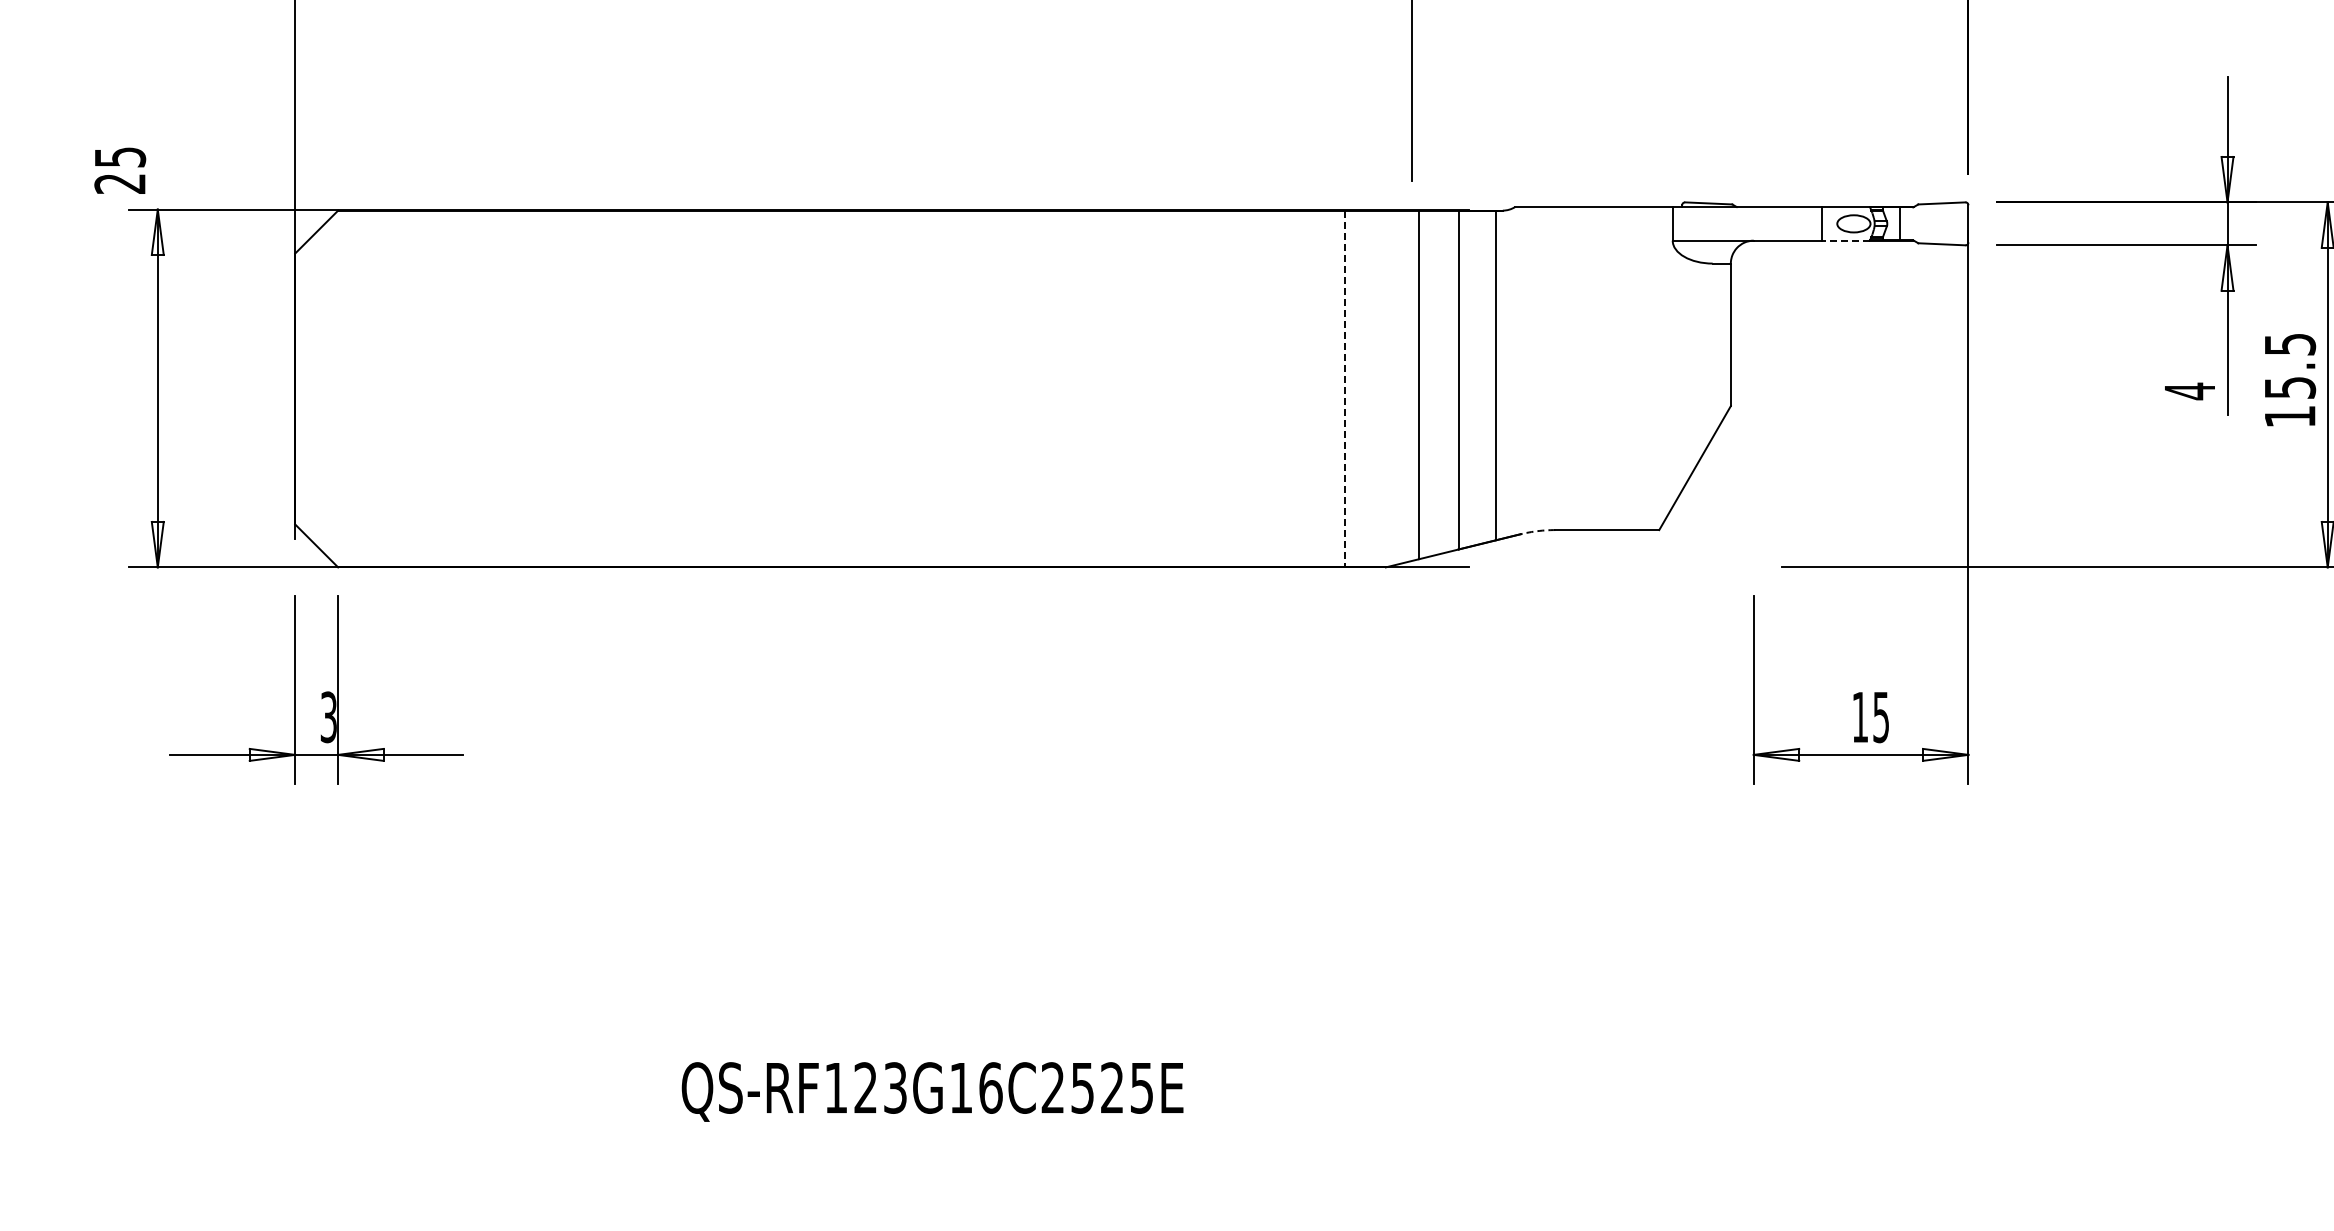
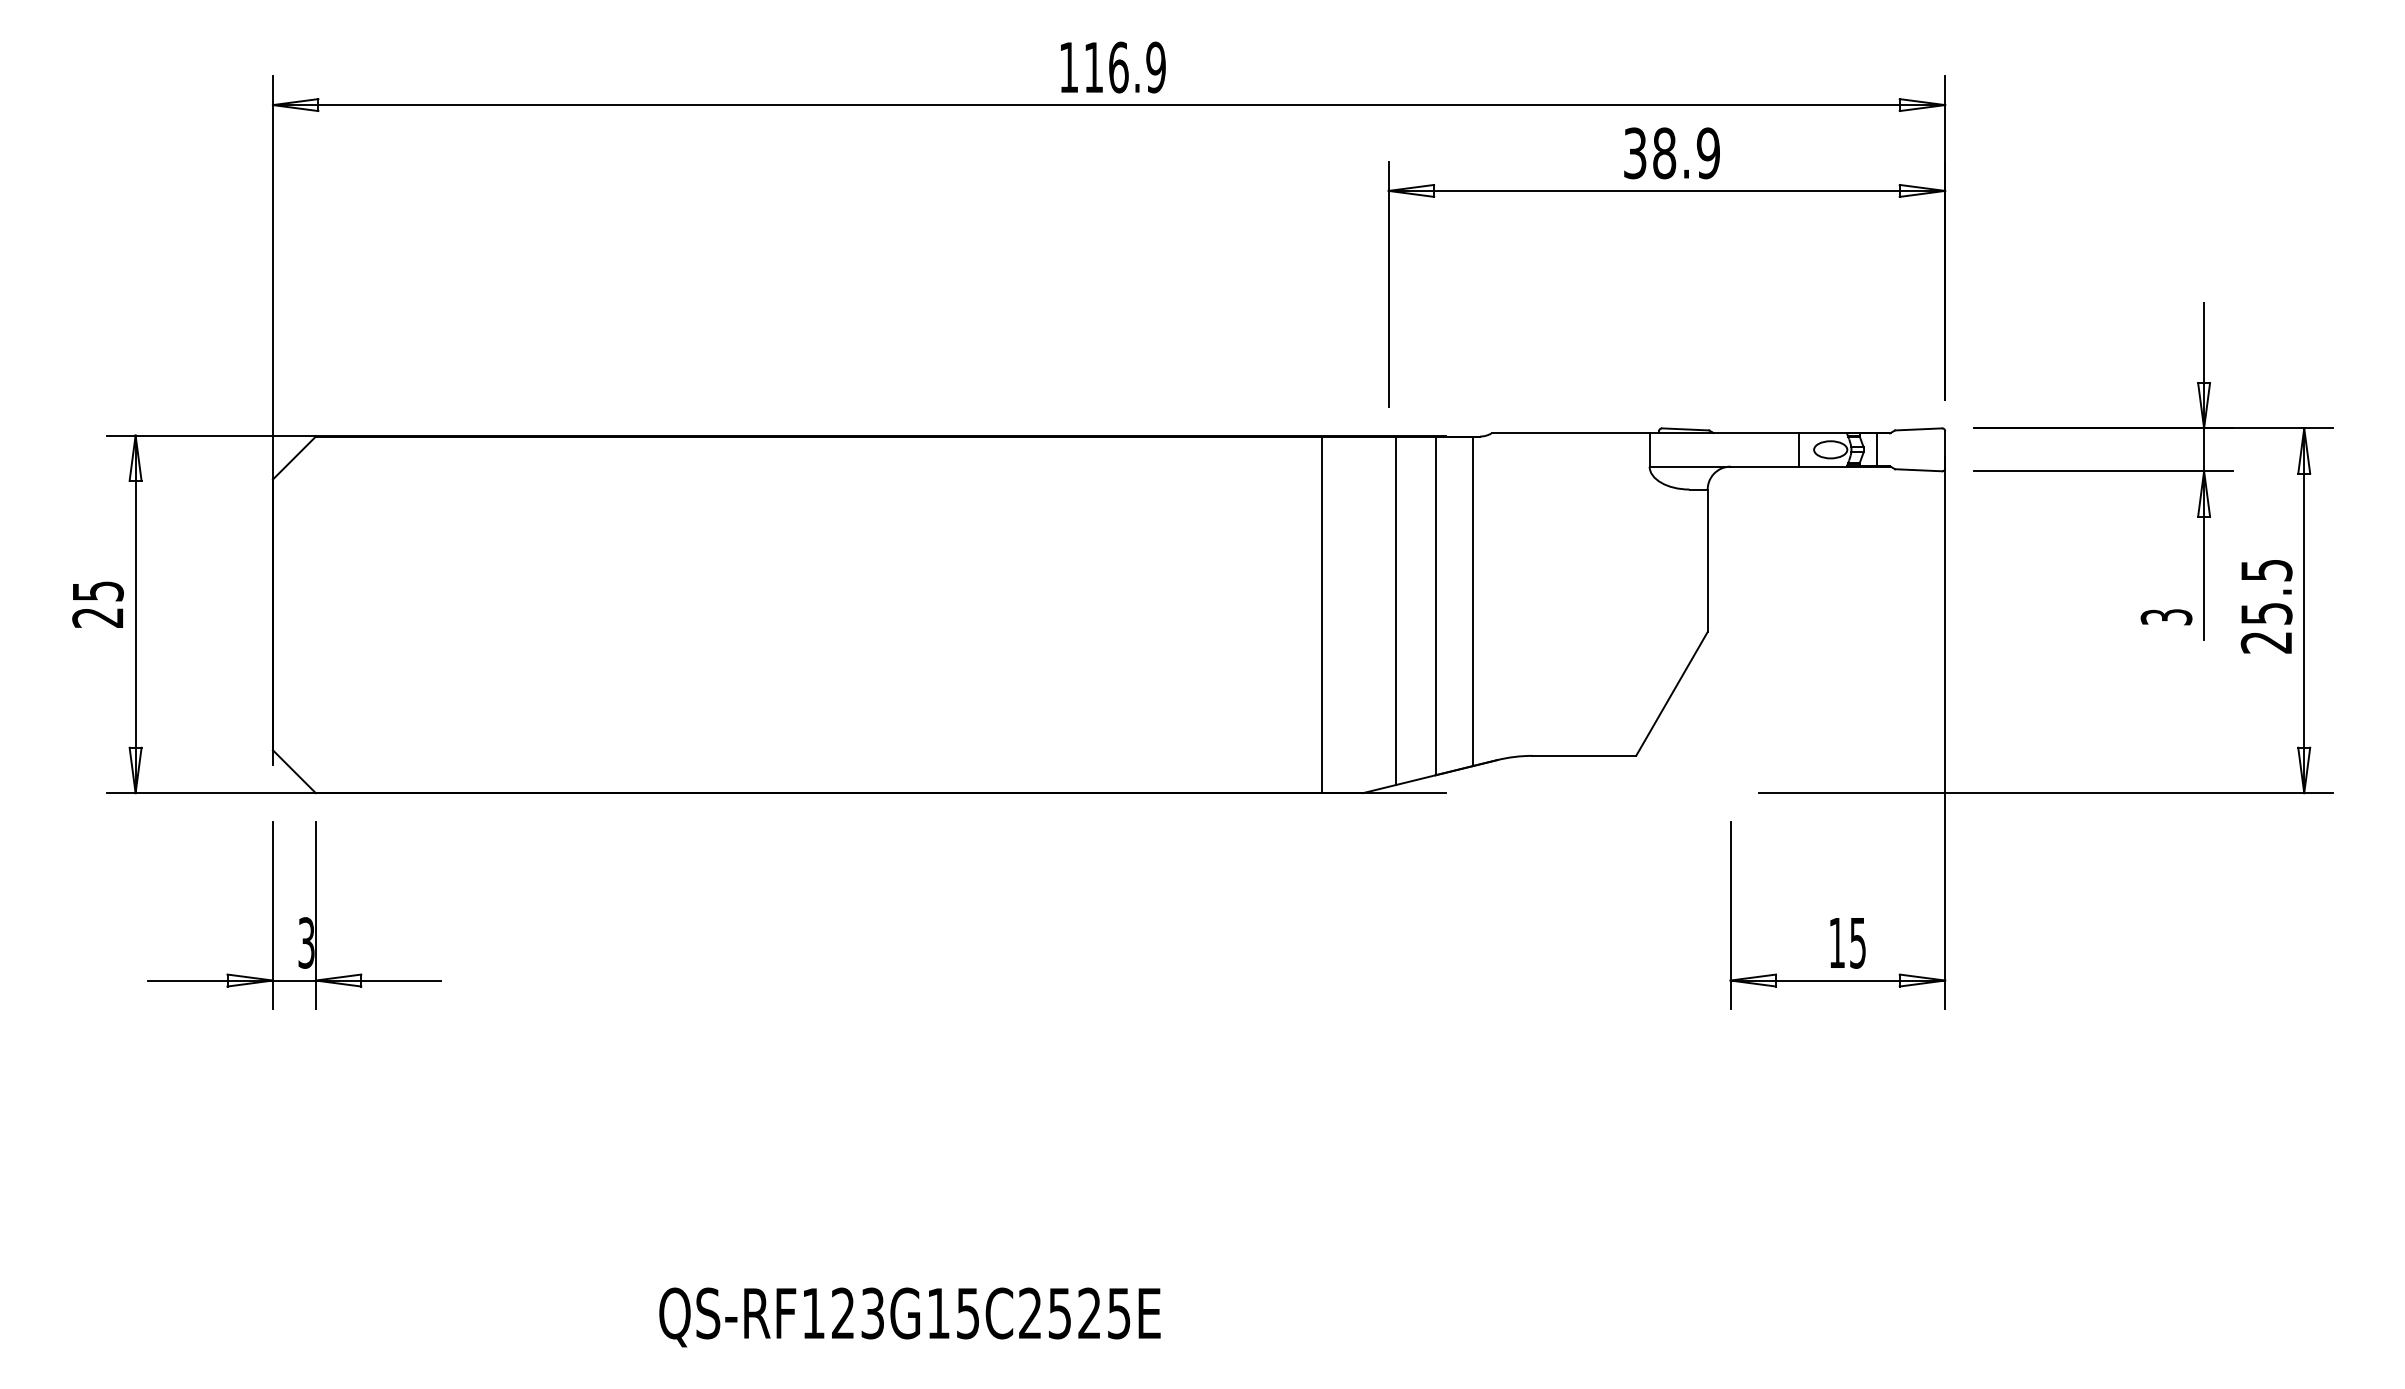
text: (119, 170) -> (97, 604), moved
line: (1846, 240) -> (1823, 466), dashed -> solid
line: (1344, 389) -> (1321, 615), dashed -> solid
text: (2189, 391) -> (2166, 617), 4 -> 3
text: (2288, 416) -> (2265, 642), 15.5 -> 25.5
arc: (1537, 530) -> (1514, 756), dashed -> solid
text: (991, 1088) -> (968, 1313), QS-RF123G16C2525E -> QS-RF123G15C2525E

